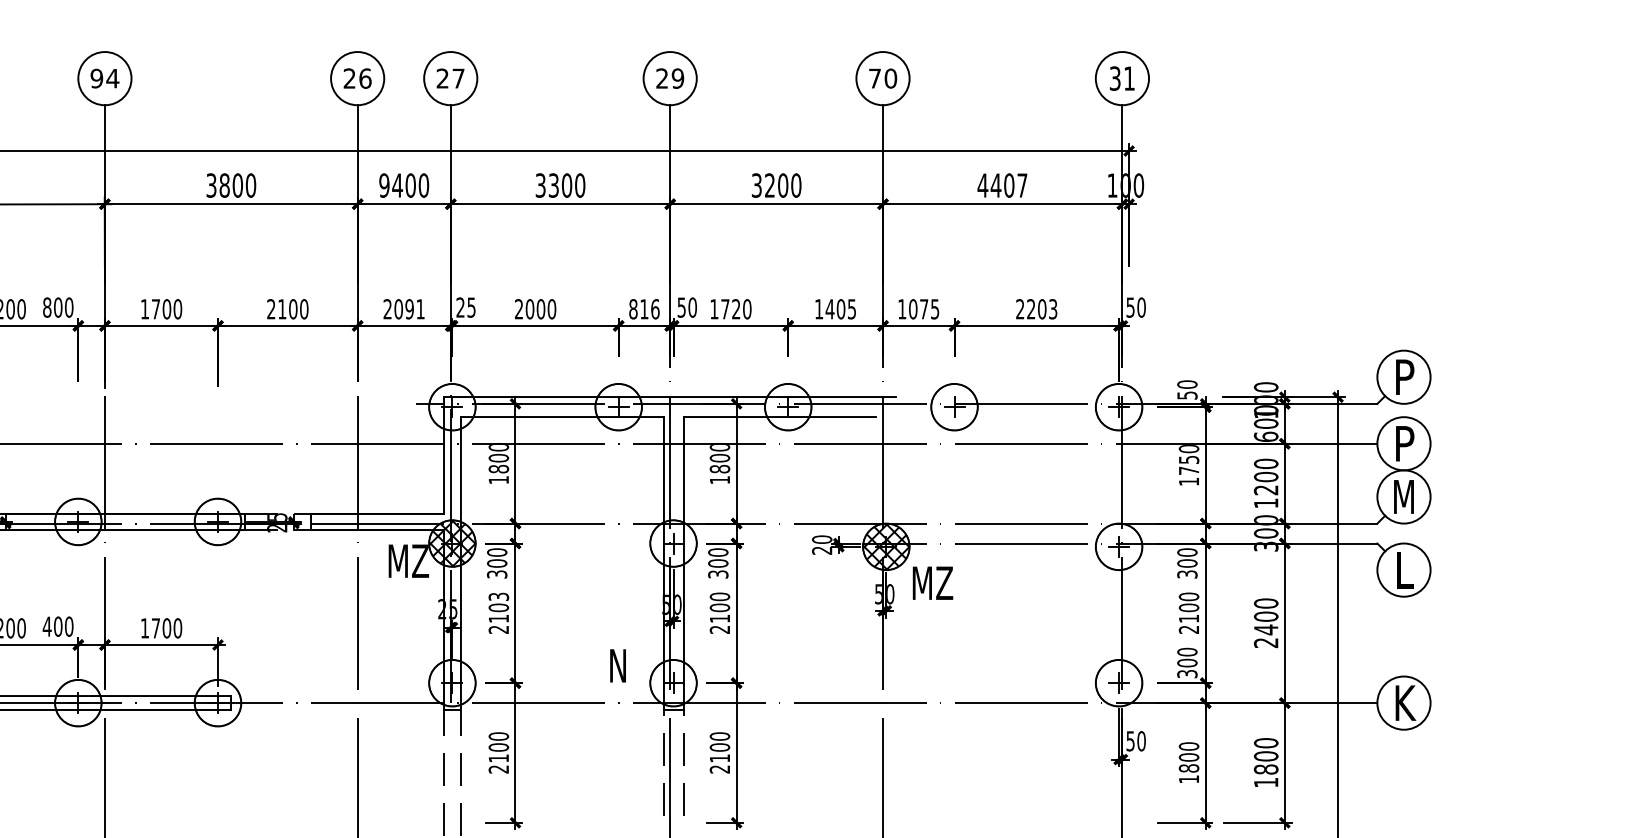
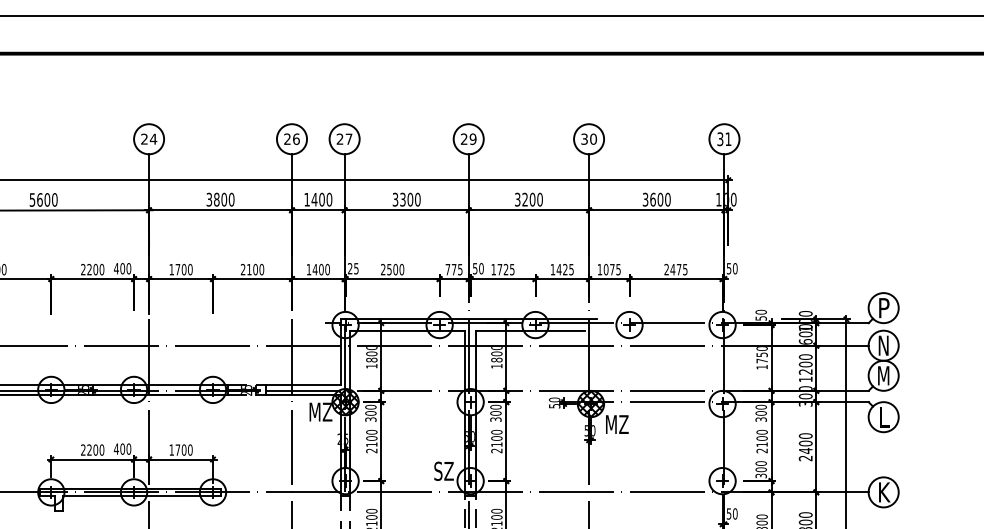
text: (96, 77) -> (144, 138), 94 -> 24
text: (874, 77) -> (584, 138), 70 -> 30
text: (383, 185) -> (306, 199), 9400 -> 1400
text: (1002, 185) -> (656, 199), 4407 -> 3600
text: (47, 307) -> (116, 268), 800 -> 400
text: (402, 308) -> (317, 269), 2091 -> 1400
text: (530, 308) -> (389, 269), 2000 -> 2500
text: (643, 308) -> (453, 269), 816 -> 775
text: (747, 308) -> (512, 269), 1720 -> 1725
text: (841, 308) -> (565, 269), 1405 -> 1425
text: (1041, 308) -> (678, 269), 2203 -> 2475
text: (1403, 443) -> (883, 345), P -> N
text: (821, 551) -> (554, 406), 20 -> 50
text: (498, 595) -> (371, 431), 2103 -> 2100
text: (625, 664) -> (443, 470), N -> SZ

